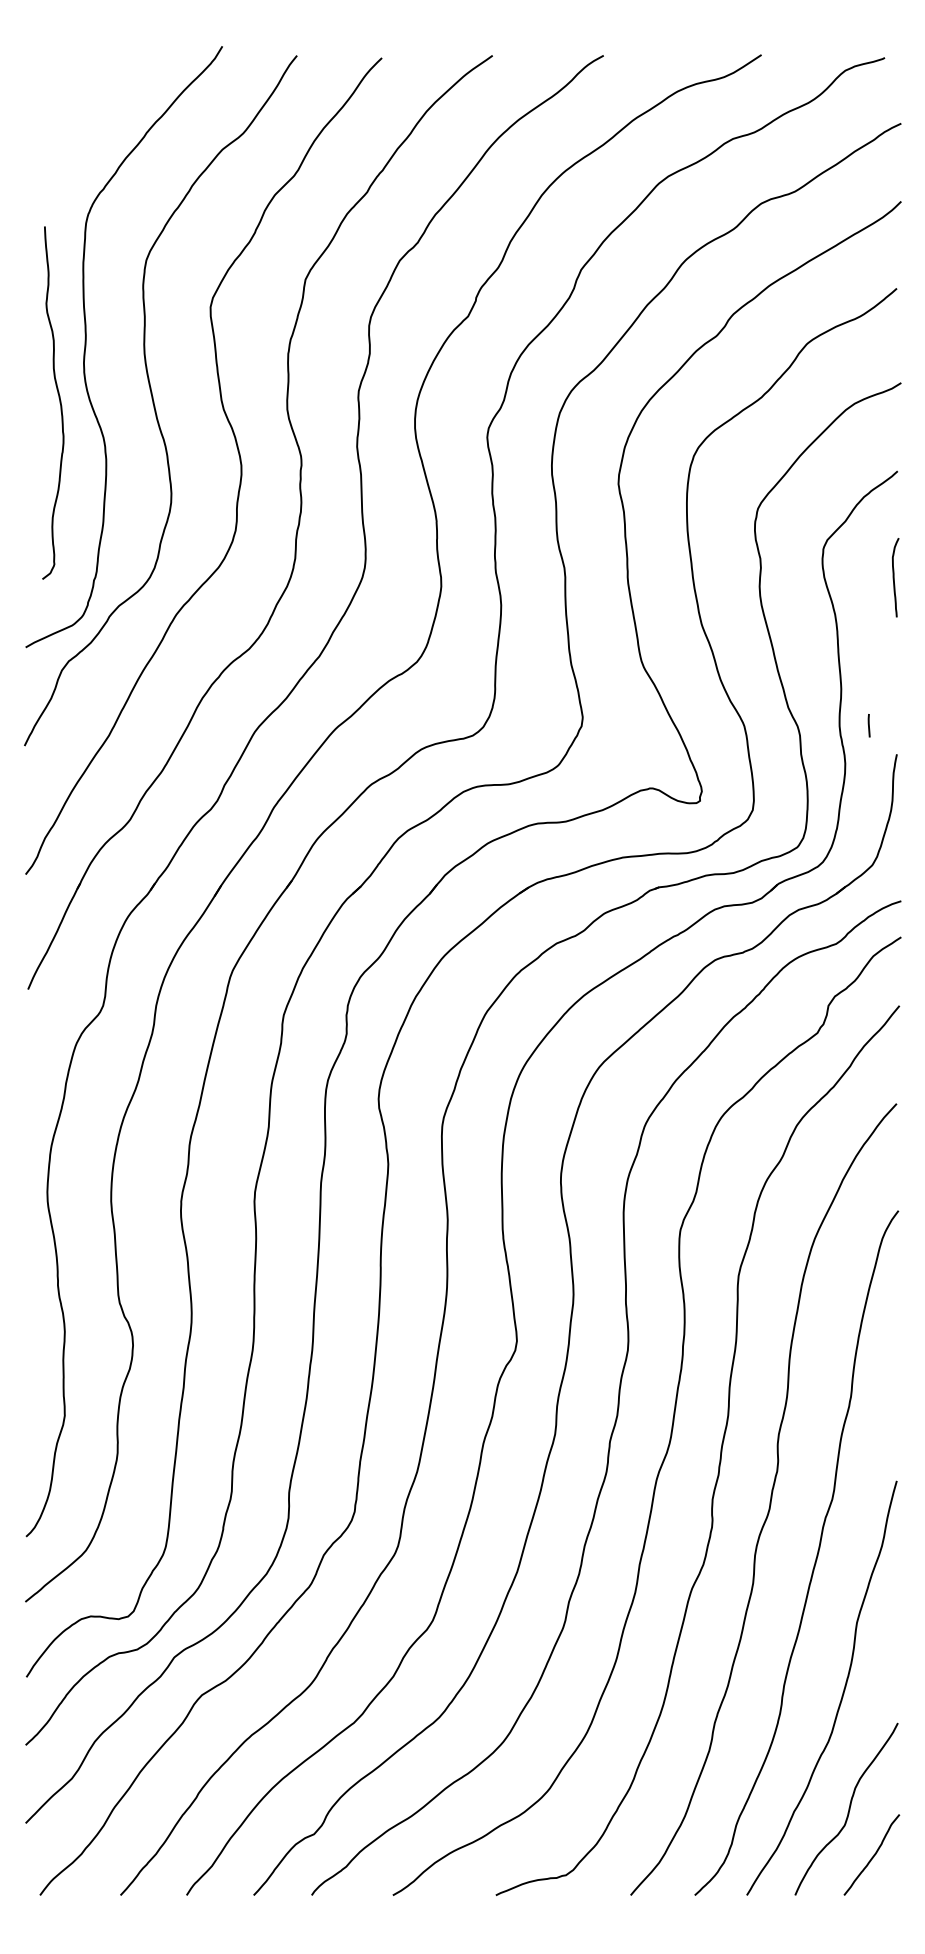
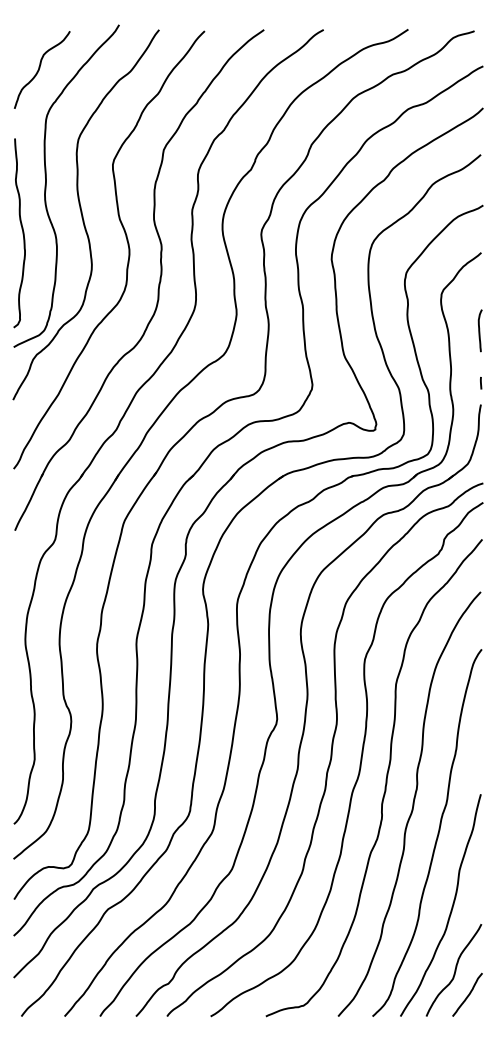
curve: (75, 127) -> (40, 68), added
curve: (58, 403) -> (22, 233), moved
curve: (894, 577) -> (479, 330), moved
line: (869, 726) -> (481, 383), moved

